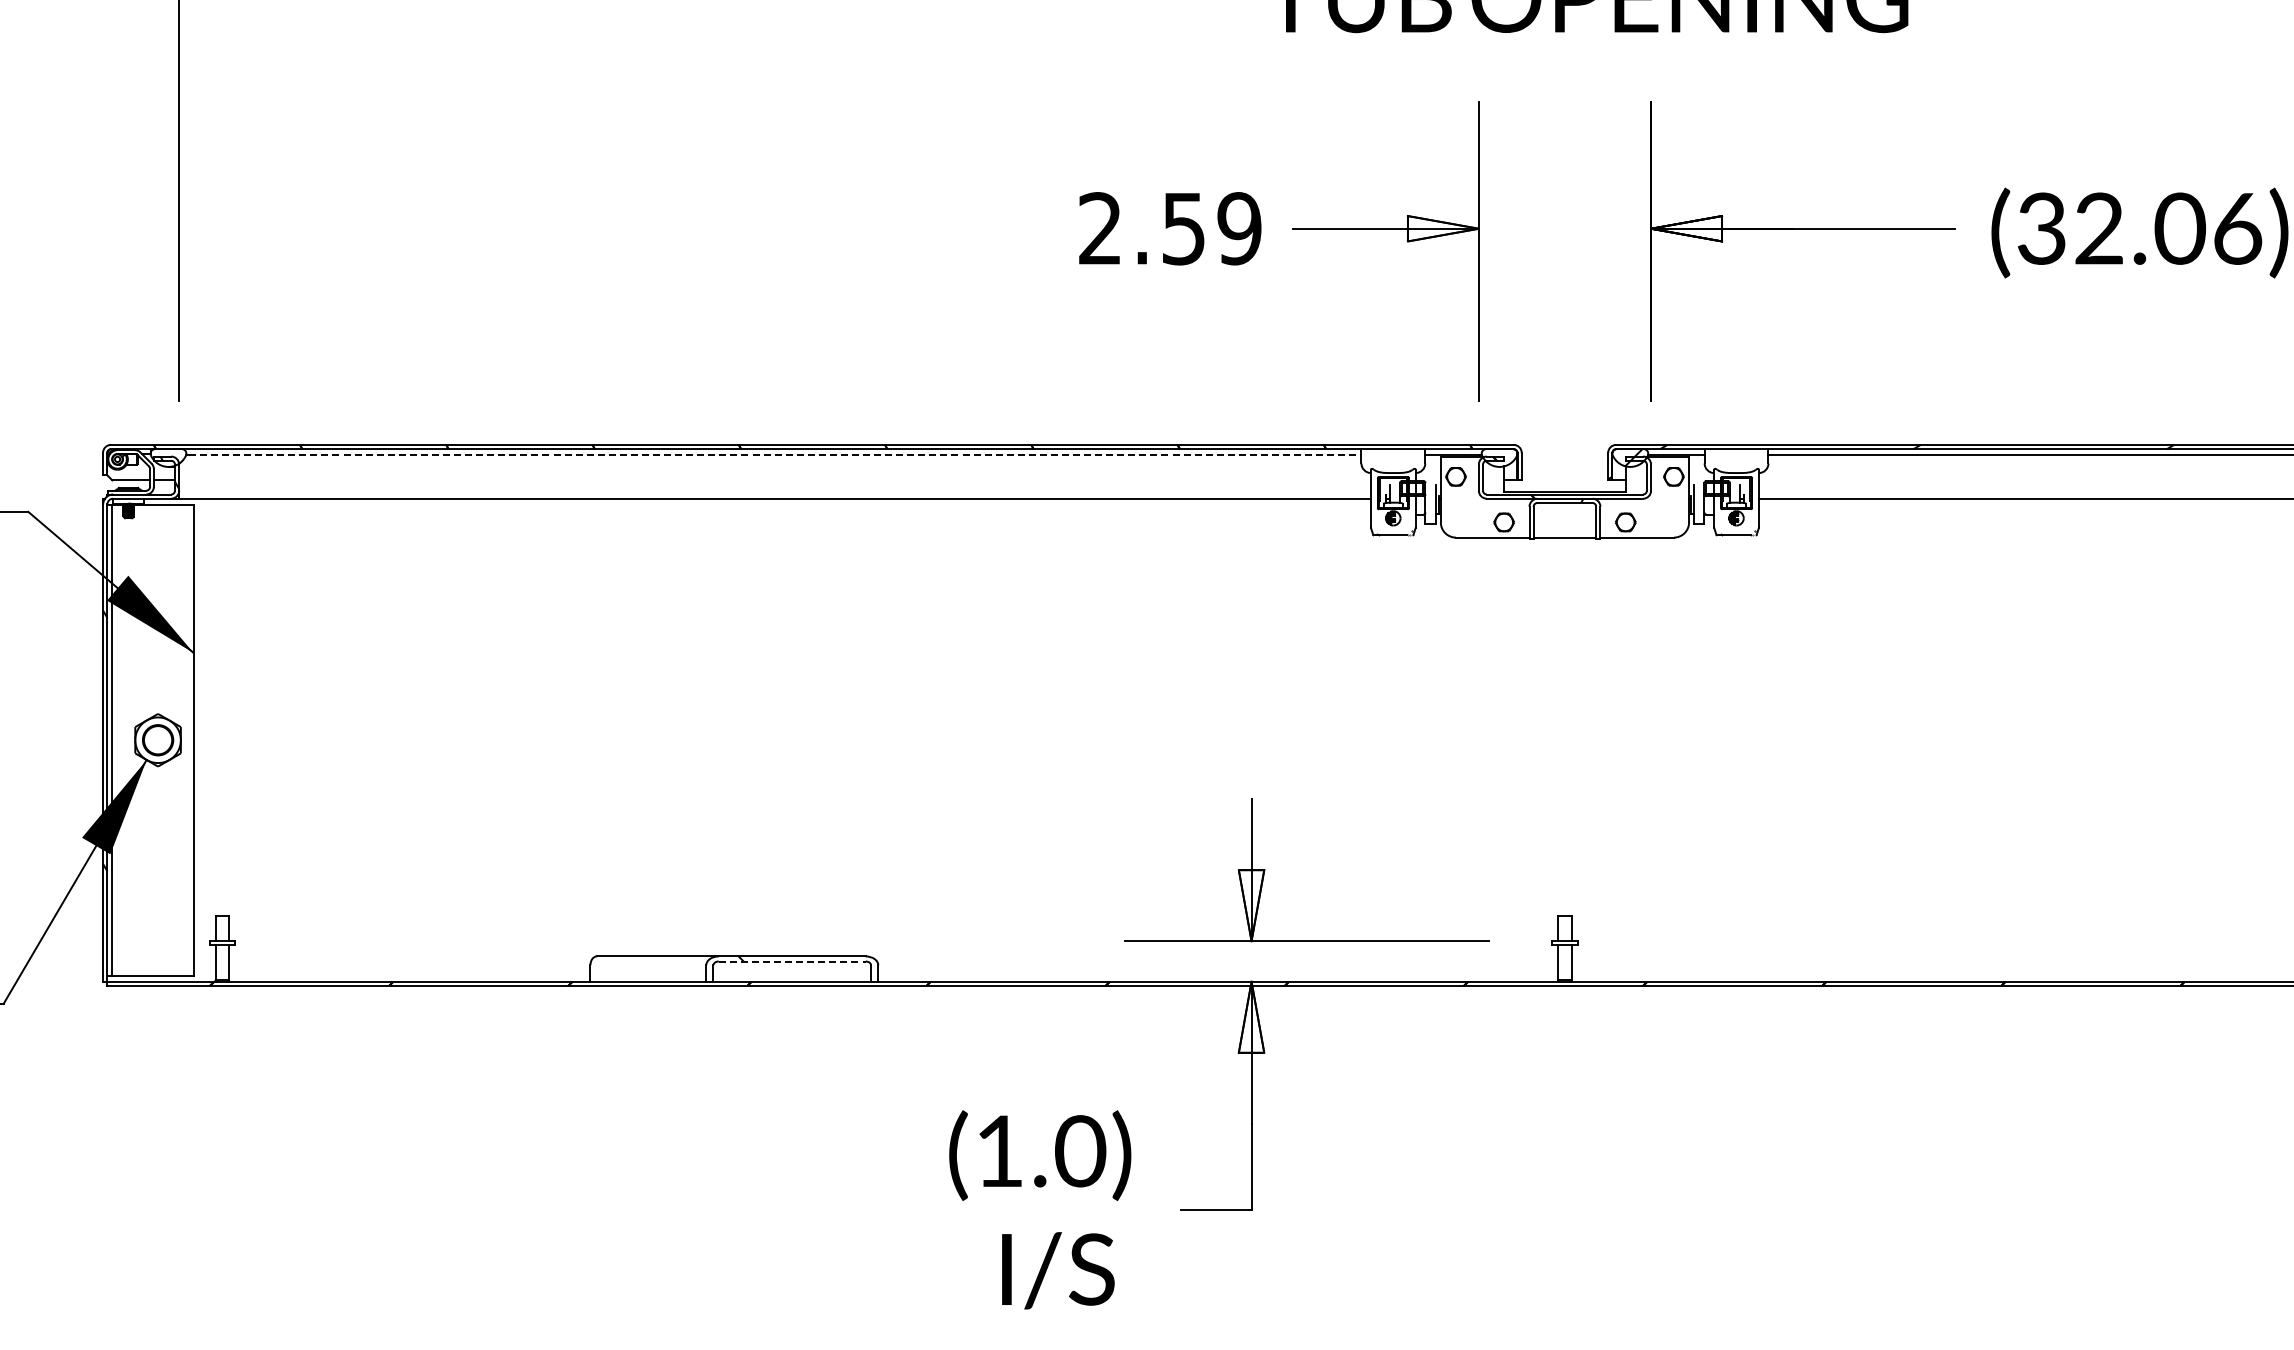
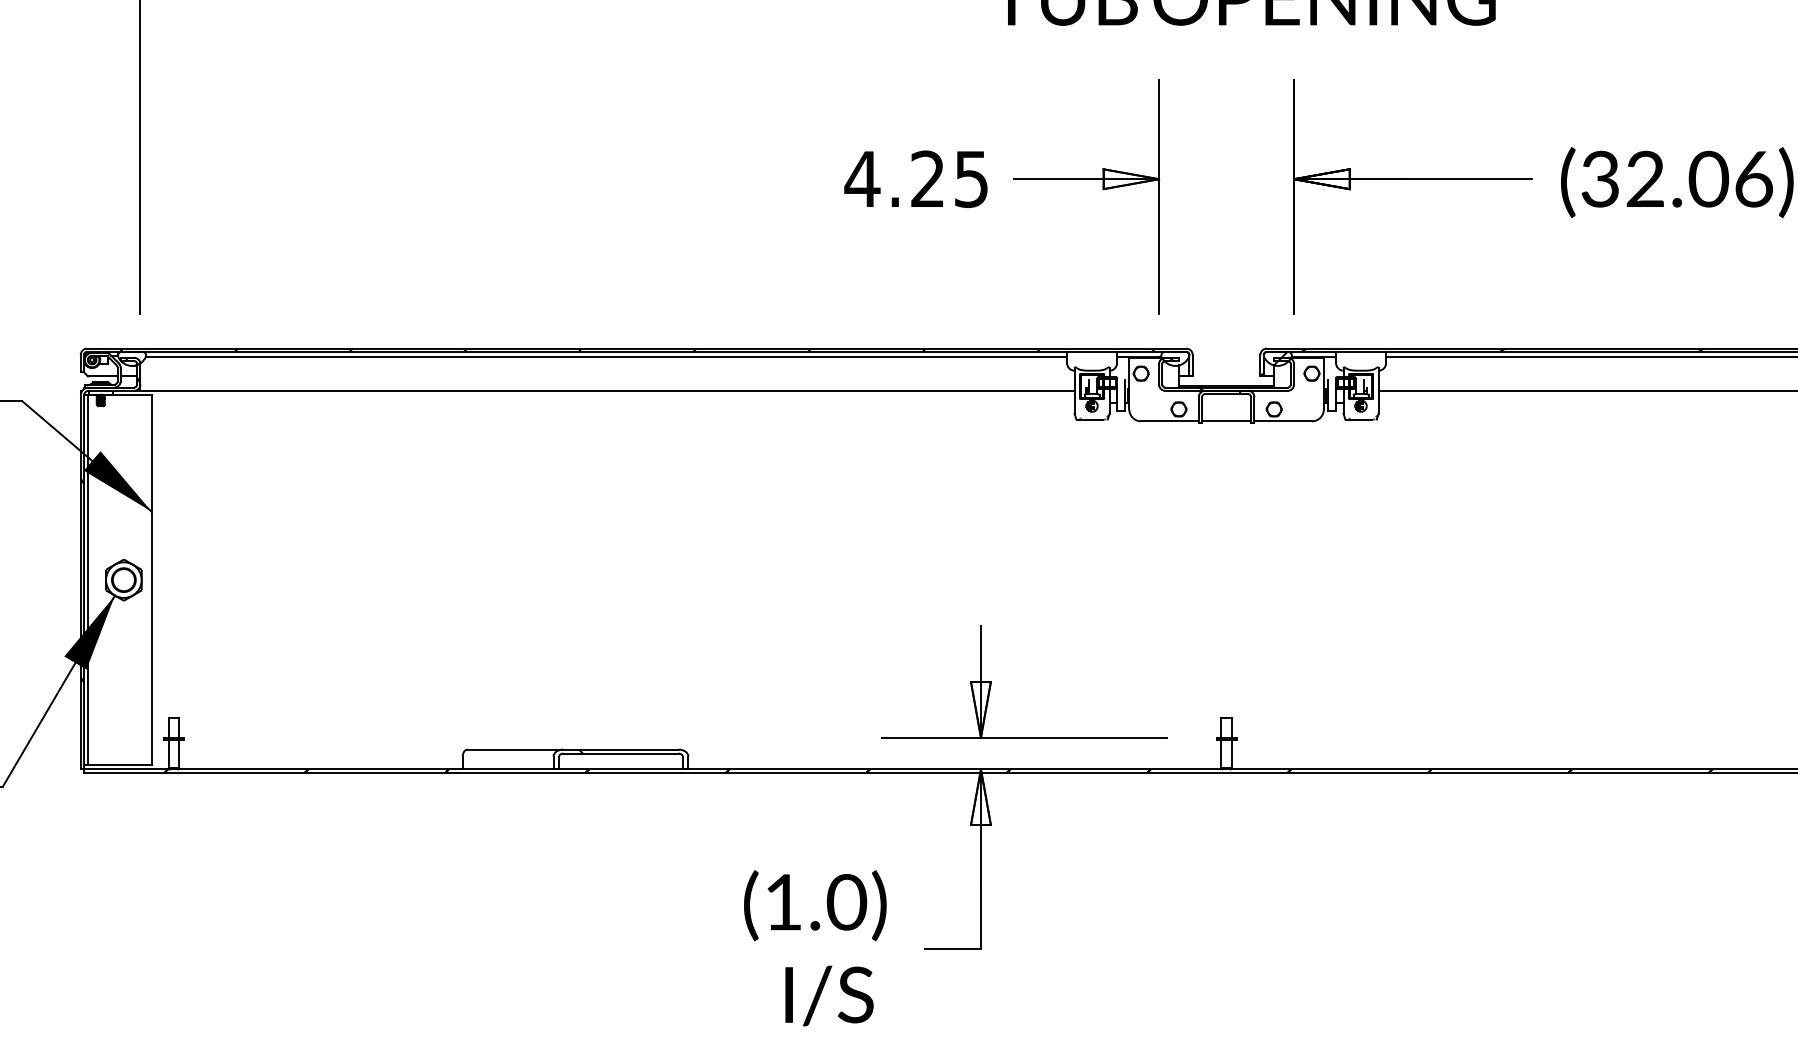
text: (1169, 228) -> (916, 179), 2.59 -> 4.25
line: (775, 455) -> (607, 356), dashed -> solid
line: (792, 961) -> (621, 753), dashed -> solid

